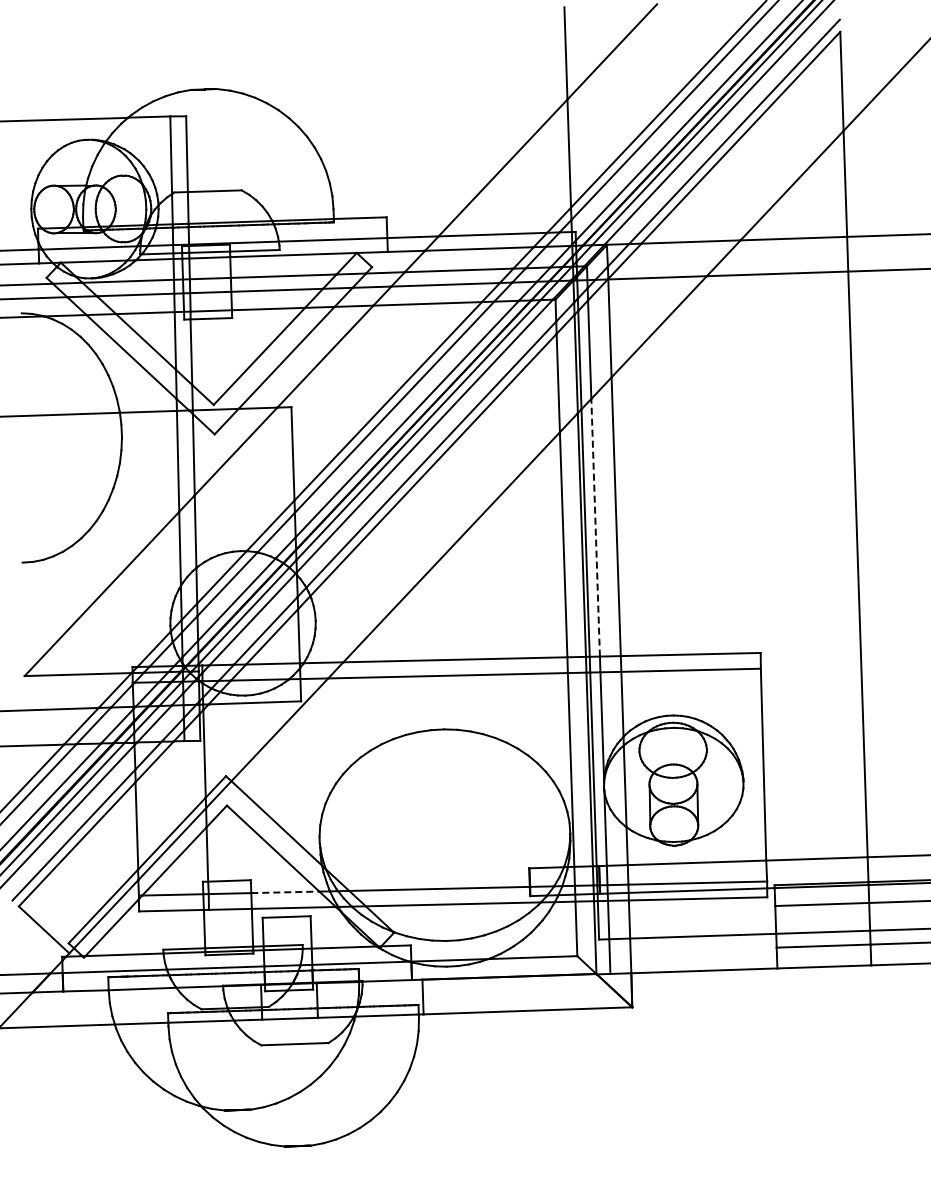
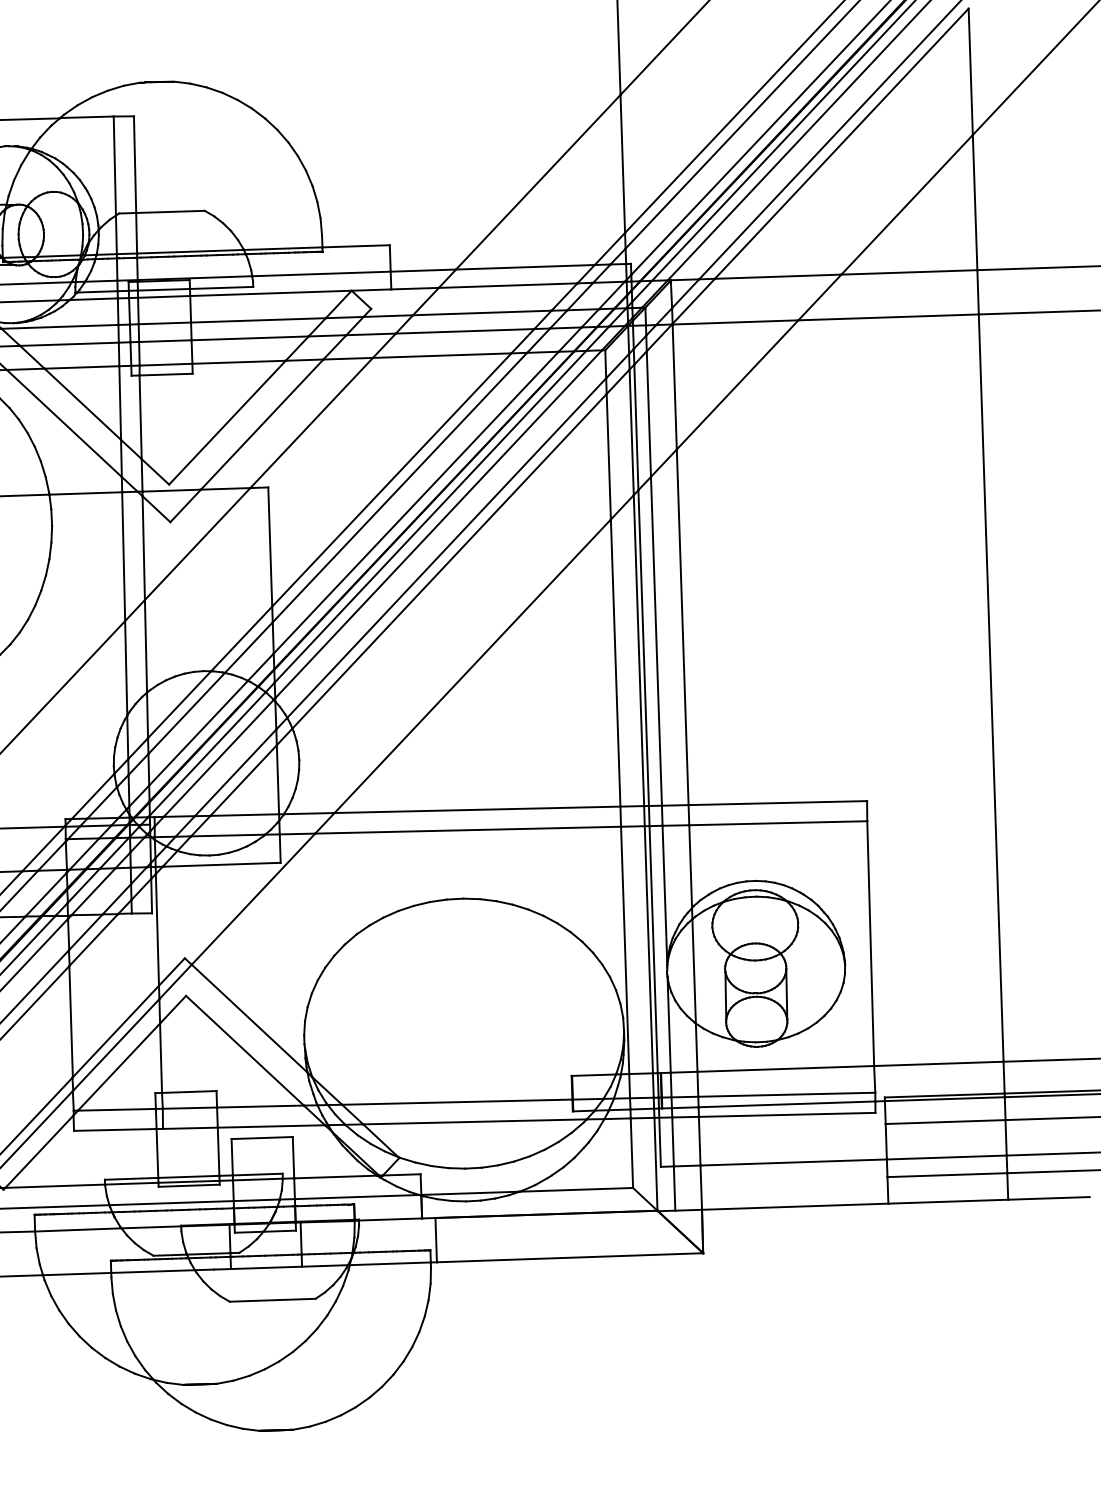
line: (595, 527) -> (656, 641), dashed -> solid
line: (285, 892) -> (260, 1106), dashed -> solid

